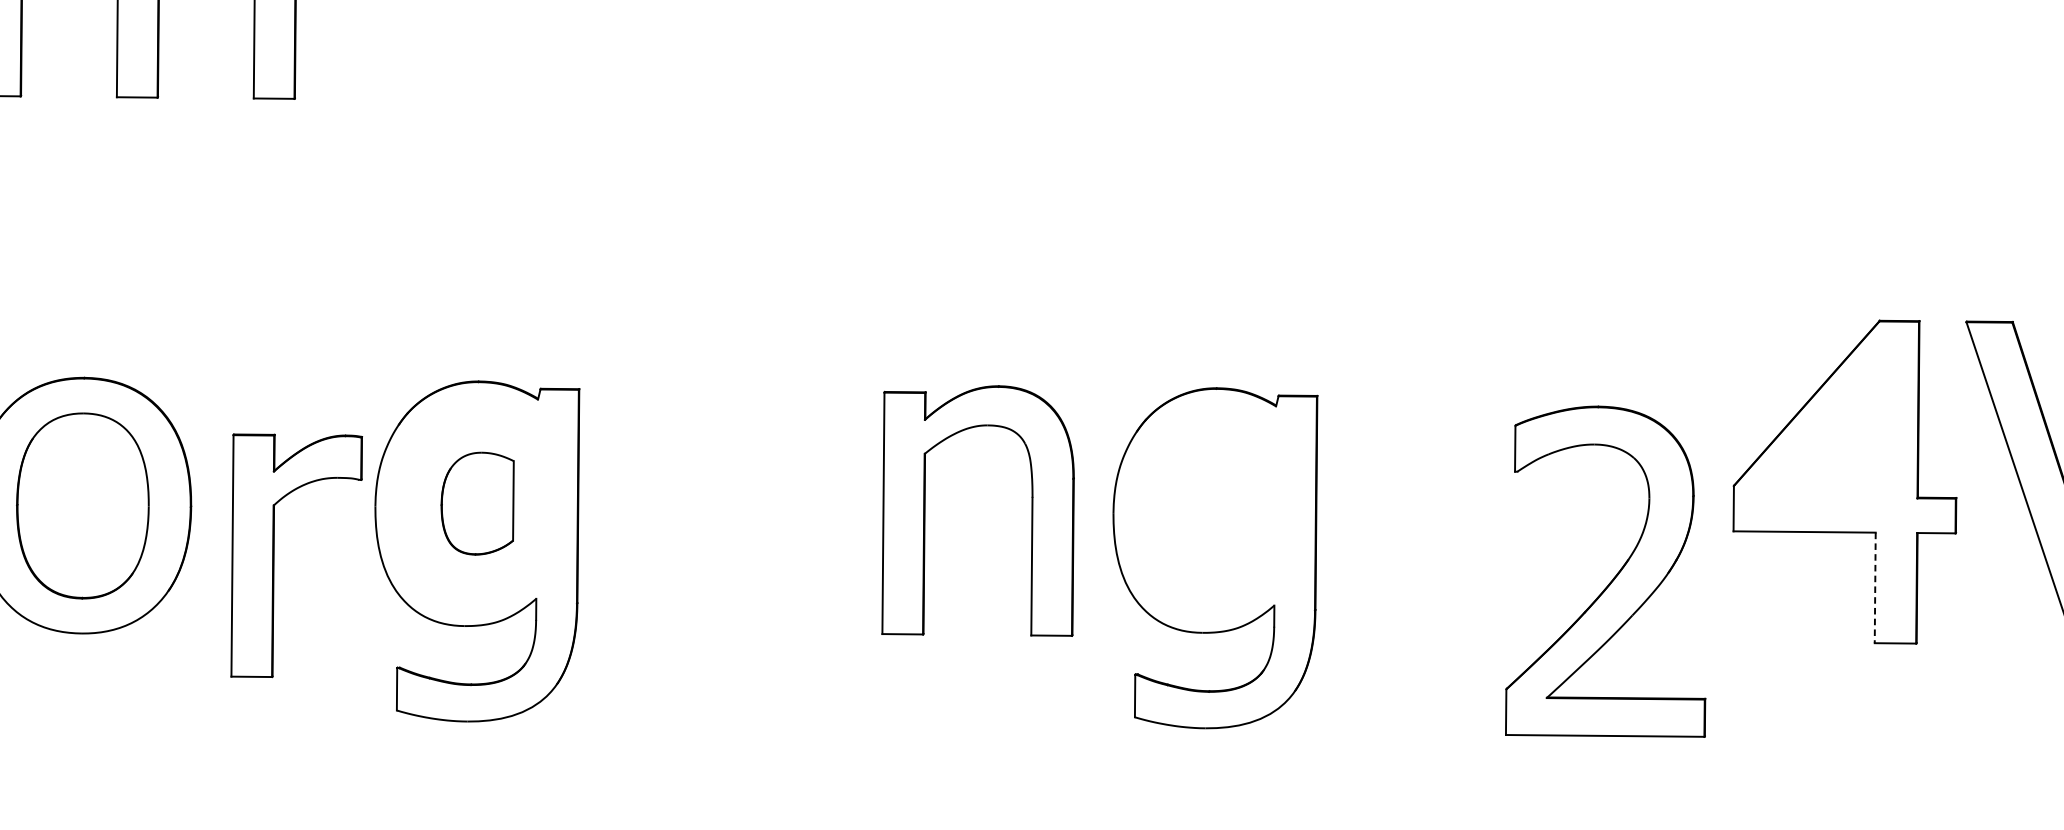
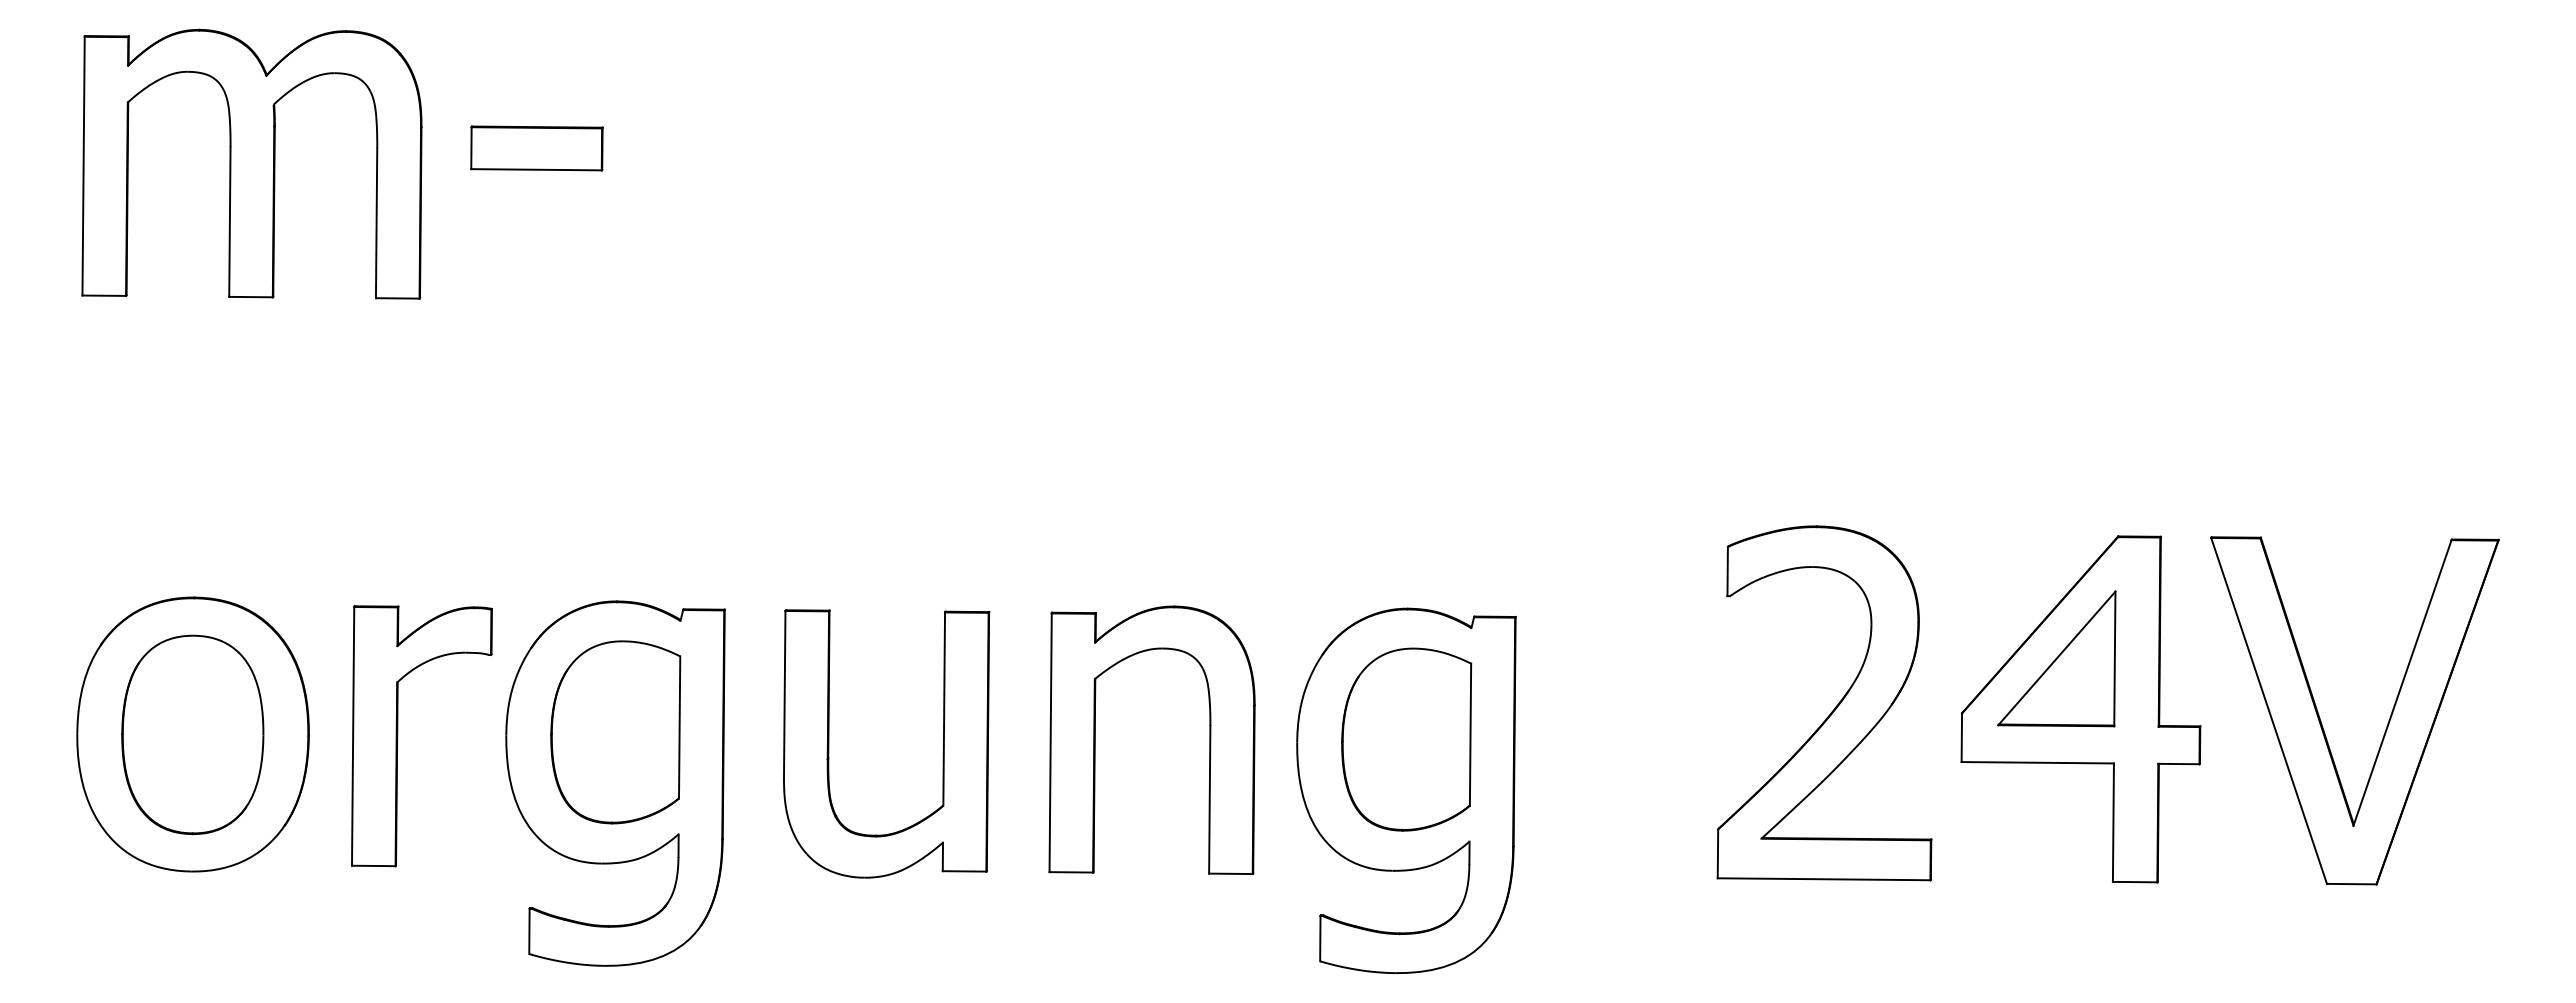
part: (1822, 434) -> (2056, 658), added
part: (477, 503) -> (615, 732), size x1.67
part: (1215, 510) -> (1406, 739), added
part: (782, 521) -> (942, 751), added
part: (274, 556) -> (398, 736), moved
part: (1613, 578) -> (1832, 710), moved
line: (1875, 588) -> (2113, 823), dashed -> solid

